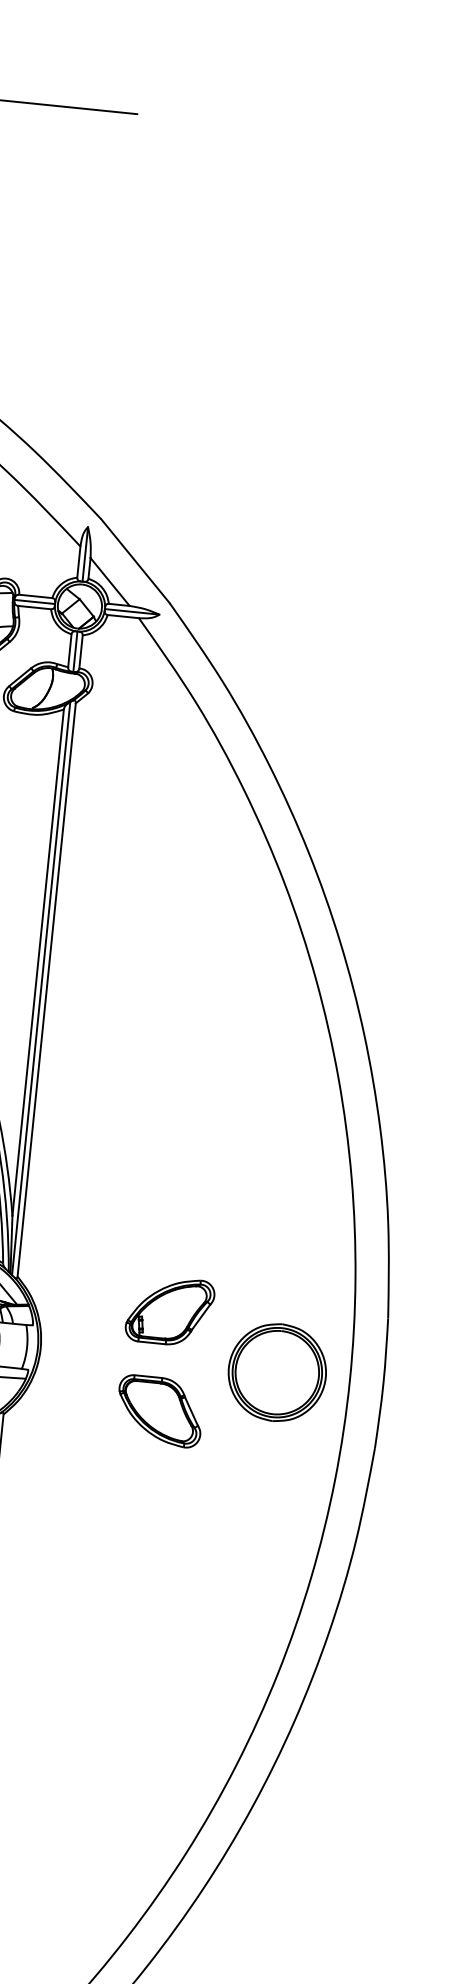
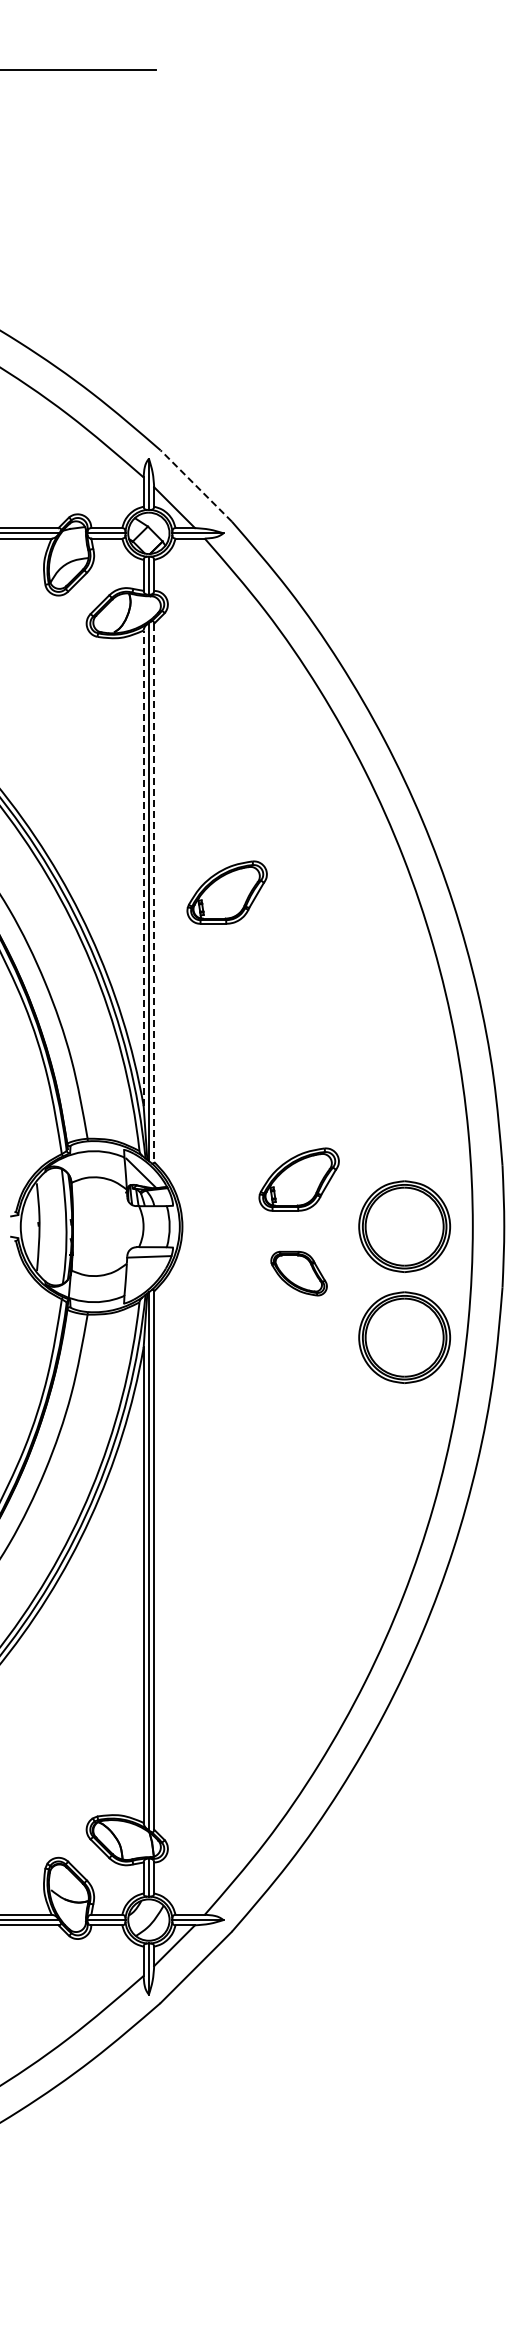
line: (135, 560) -> (196, 485), solid -> dashed
line: (37, 962) -> (143, 868), solid -> dashed
line: (46, 990) -> (154, 893), solid -> dashed
part: (123, 997) -> (226, 892), added
part: (159, 1411) -> (298, 1273), size x0.7
part: (265, 1490) -> (404, 1337), added

